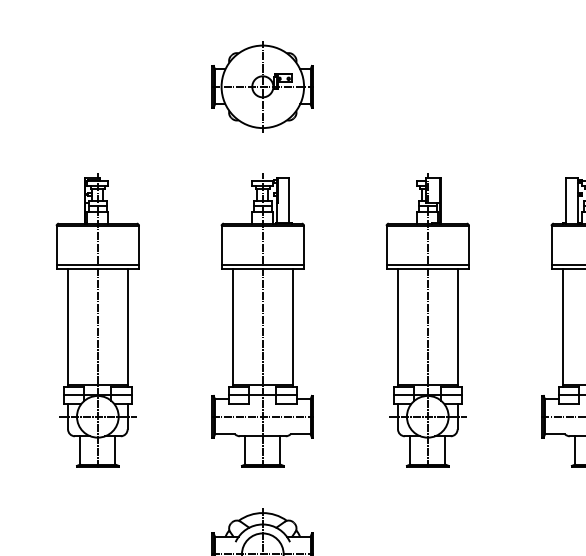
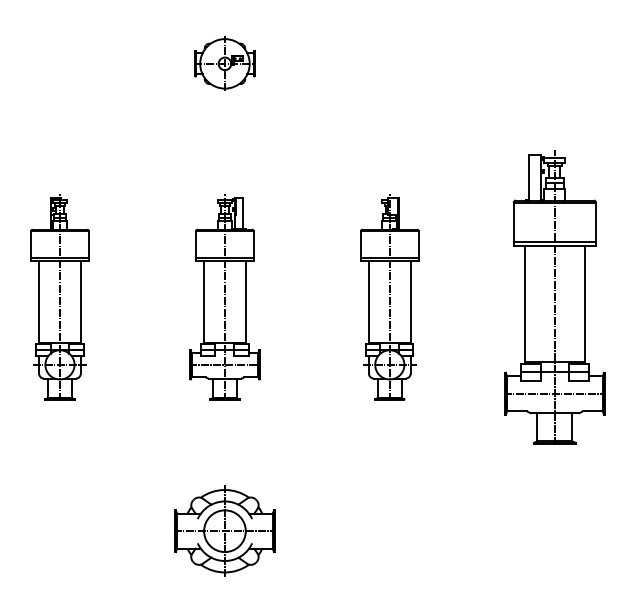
part: (262, 86) -> (224, 63), size x0.6
part: (97, 320) -> (59, 297), size x0.7
part: (262, 320) -> (224, 297), size x0.7
part: (427, 320) -> (389, 297), size x0.7

